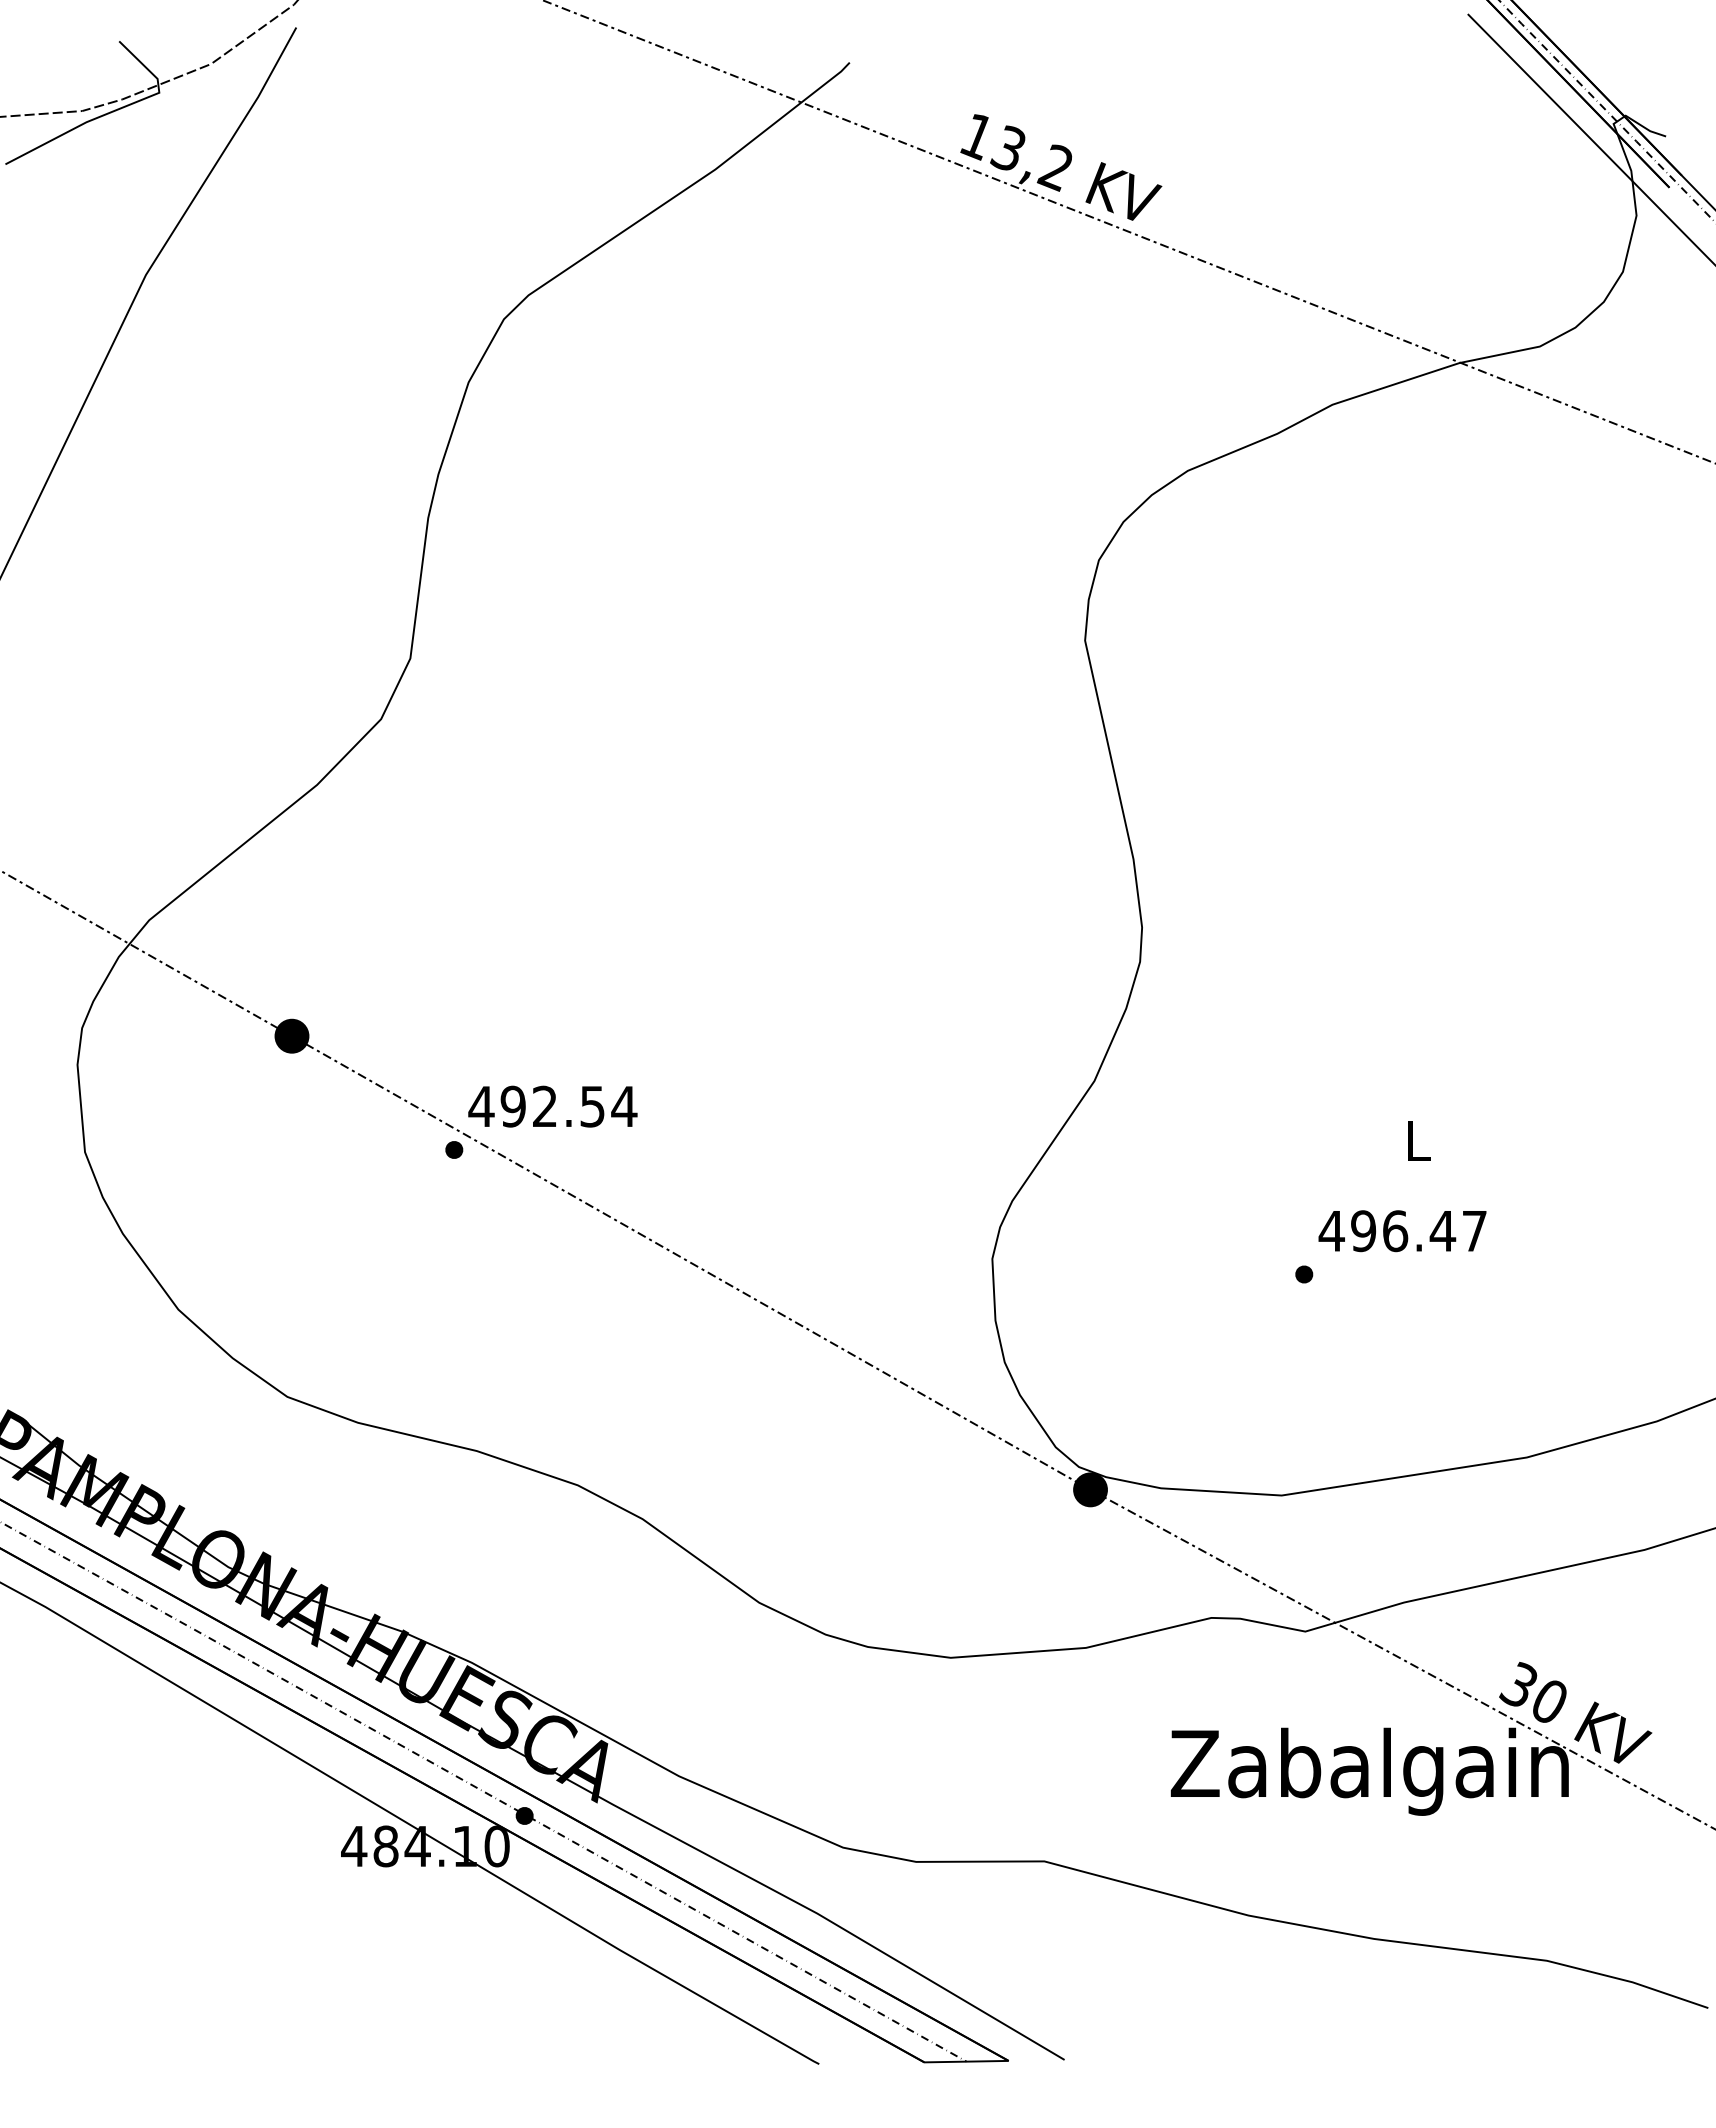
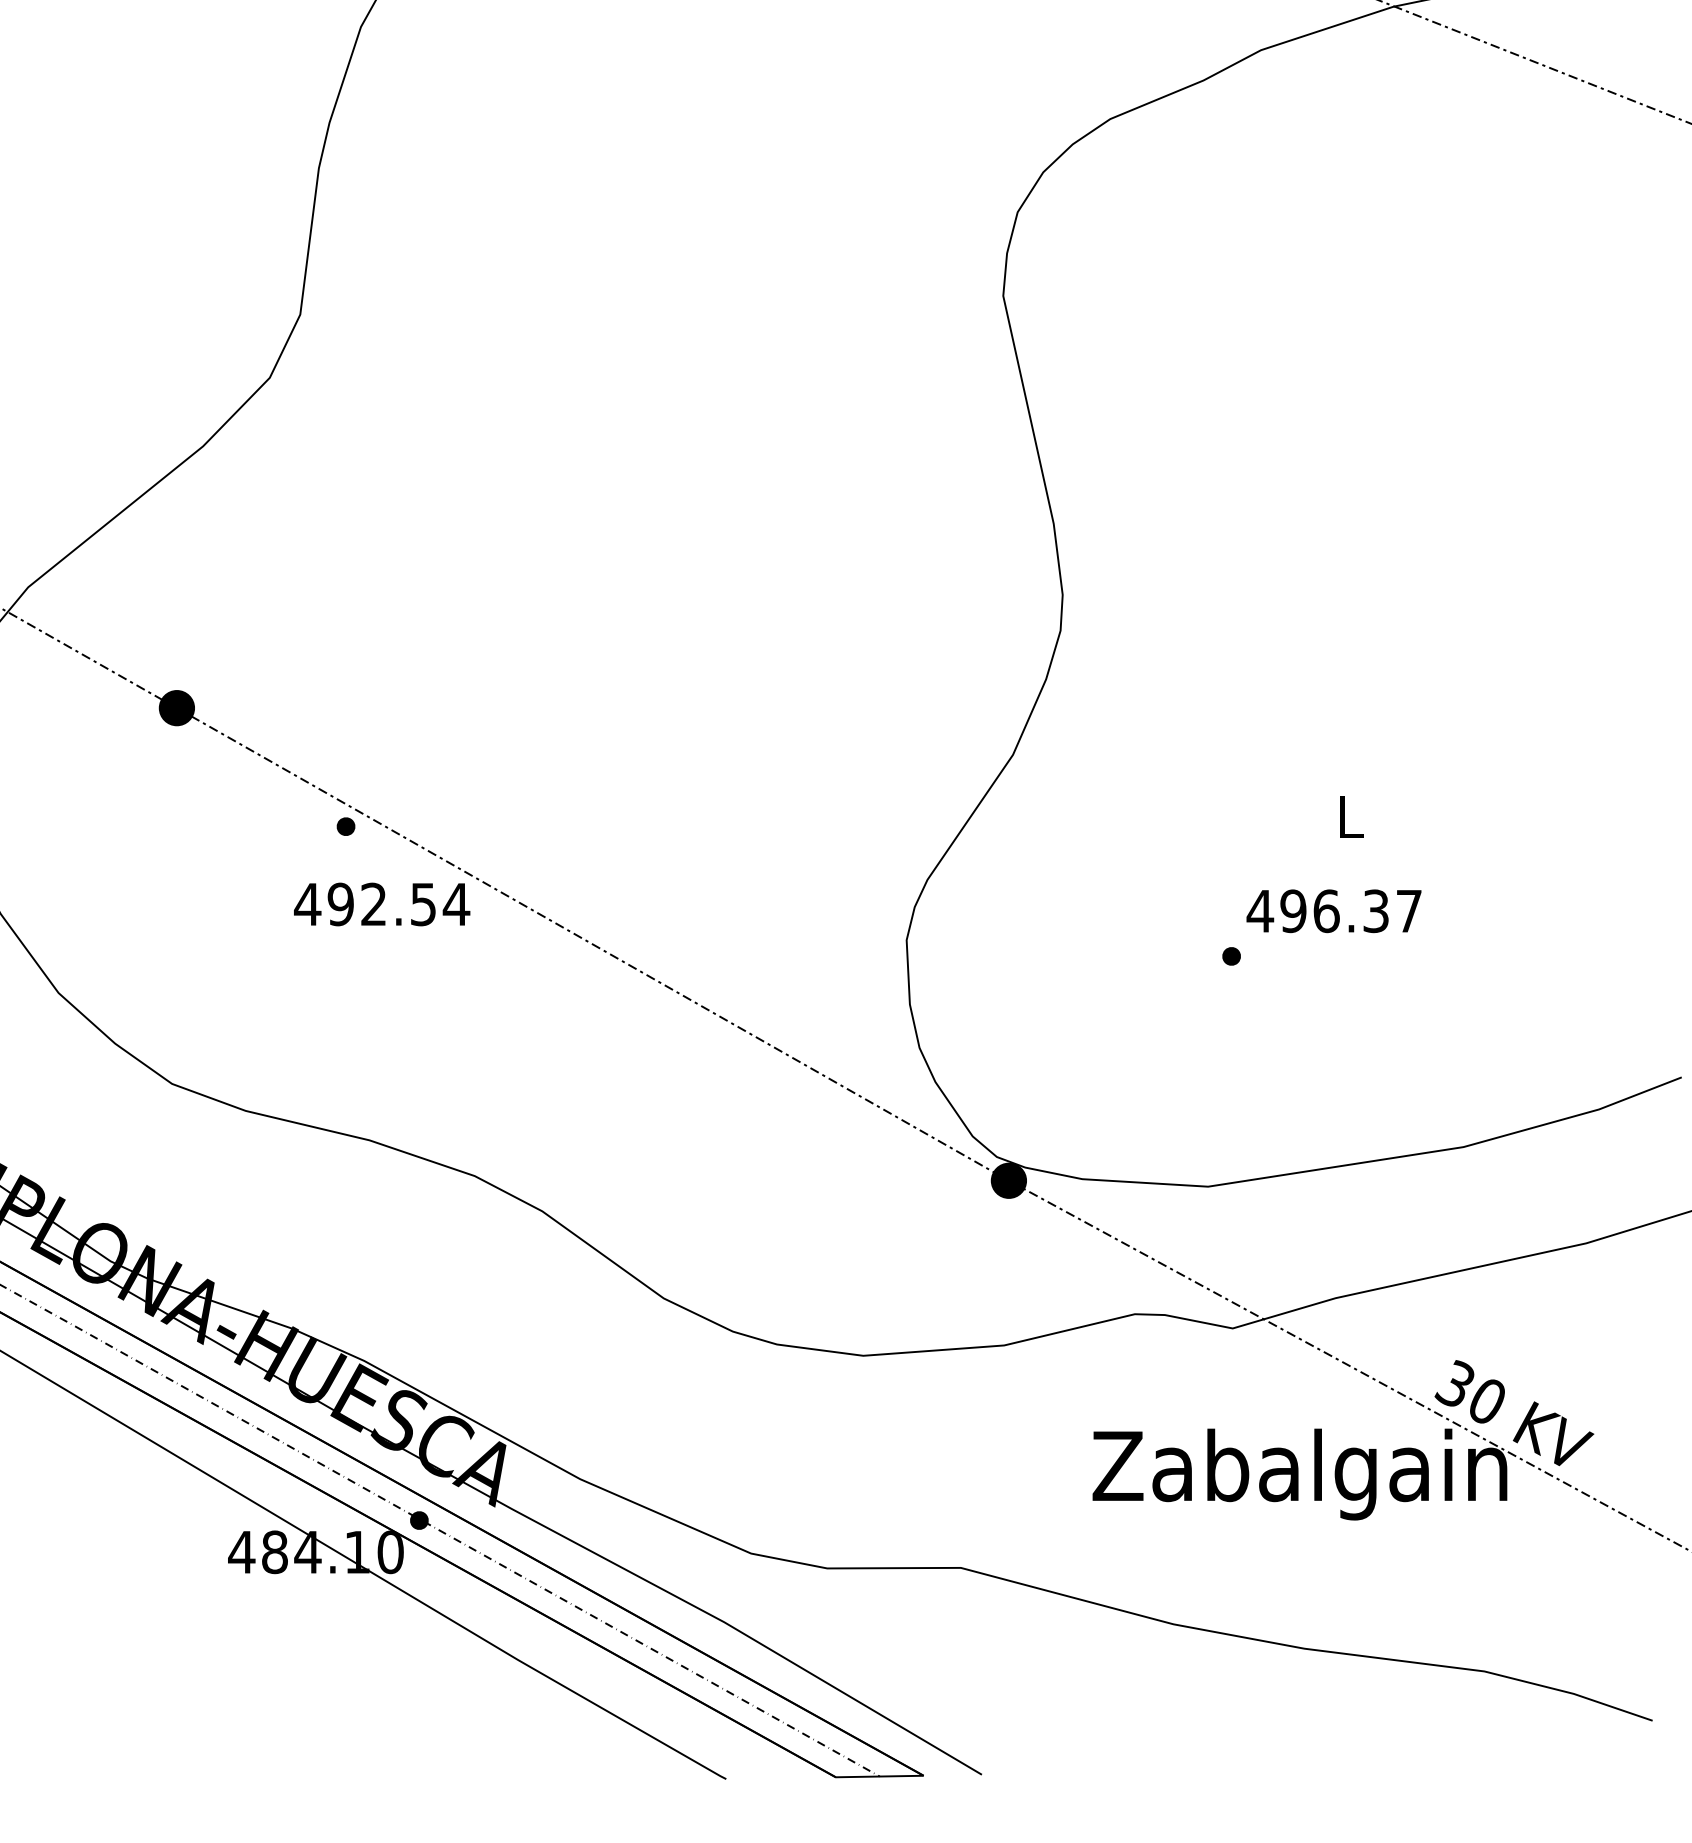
text: (552, 1106) -> (381, 904), moved
text: (1442, 1231) -> (1375, 911), 496.47 -> 496.37

